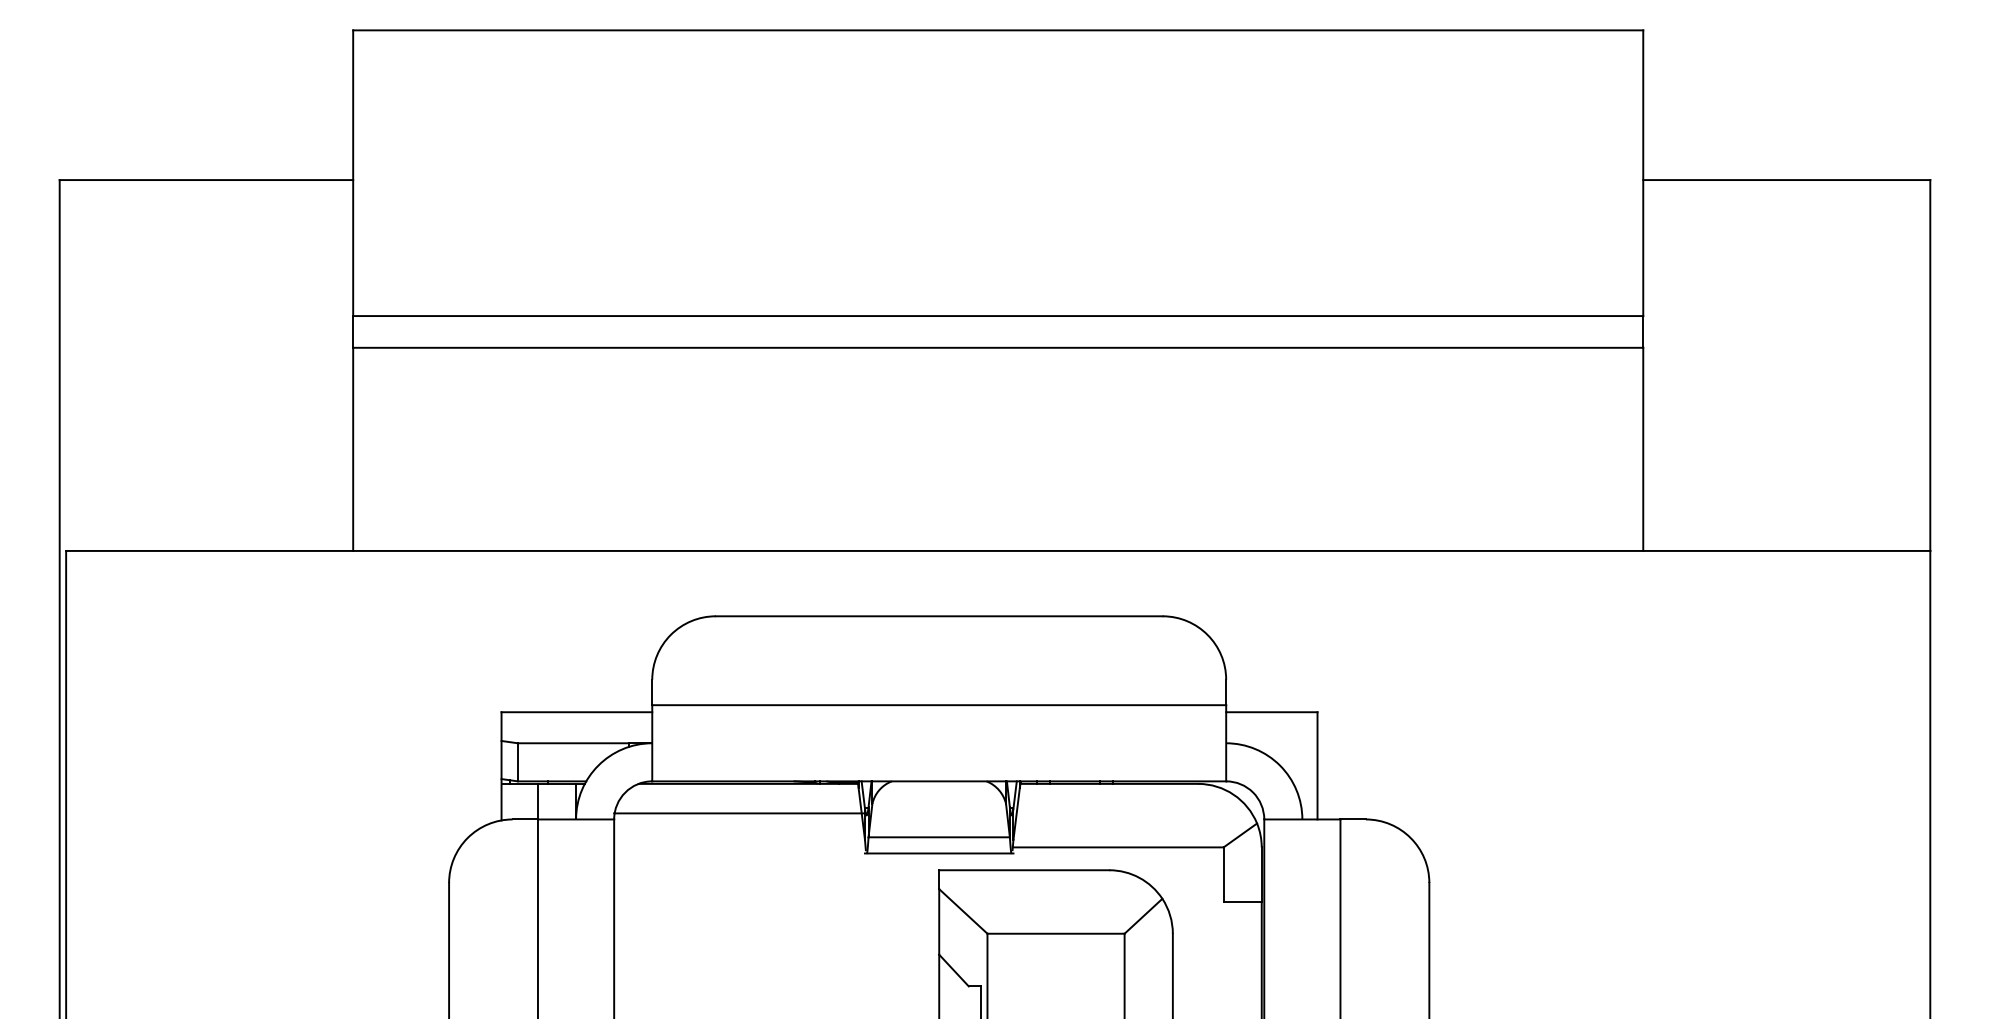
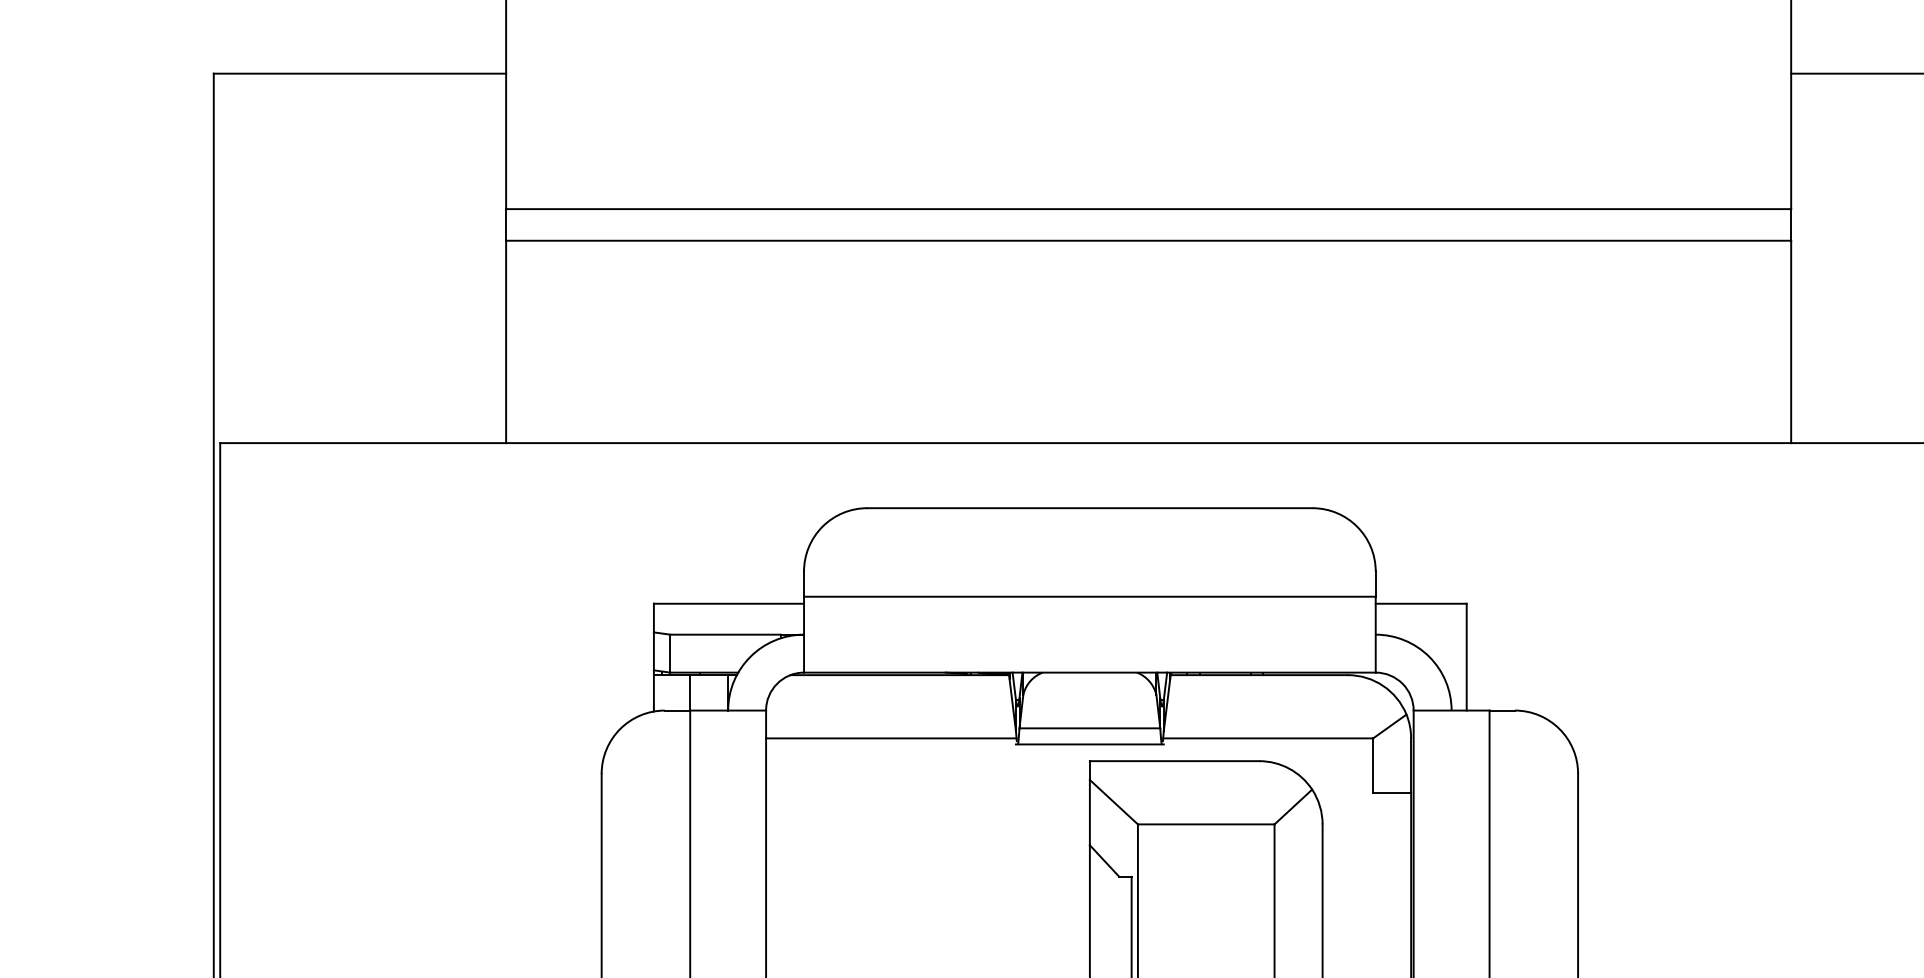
line: (739, 813) -> (890, 738), moved

